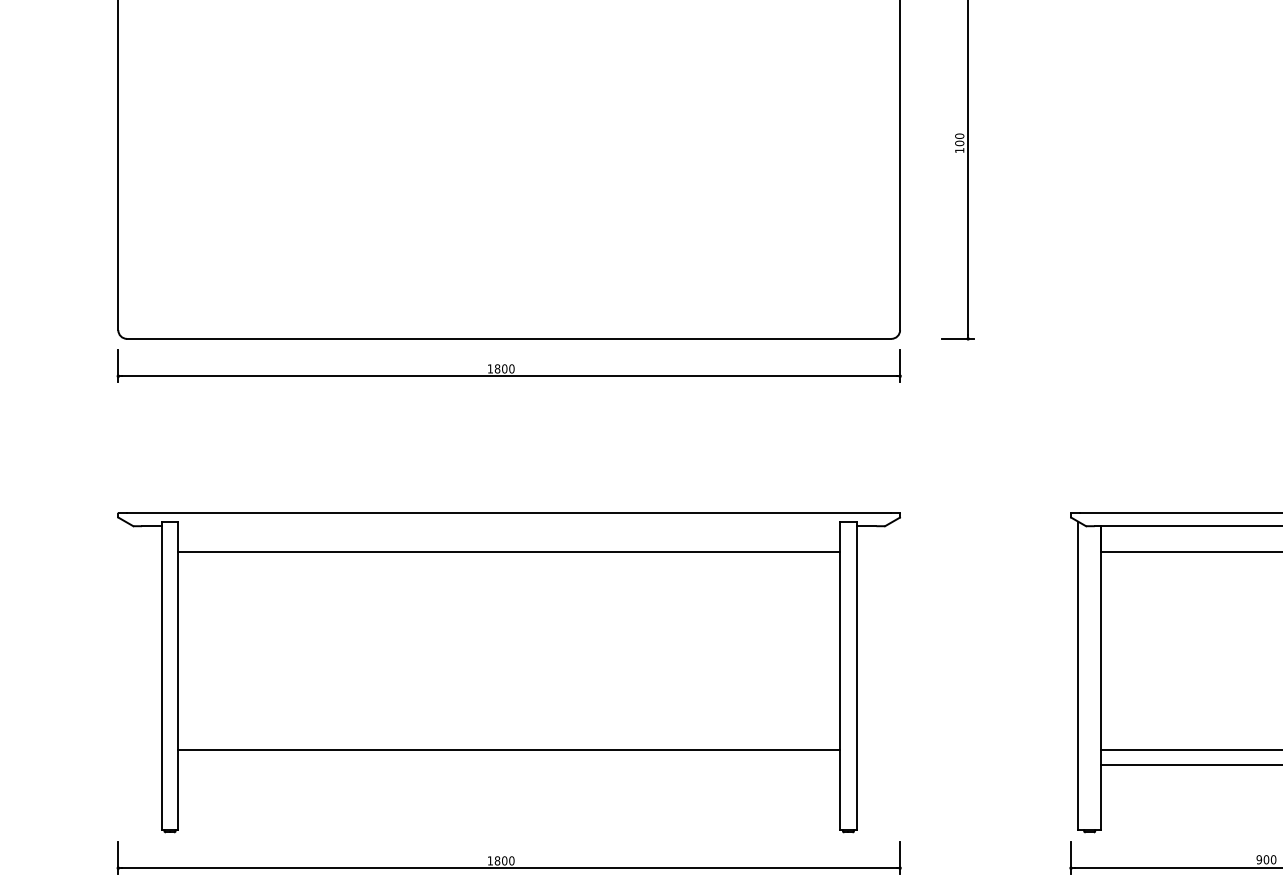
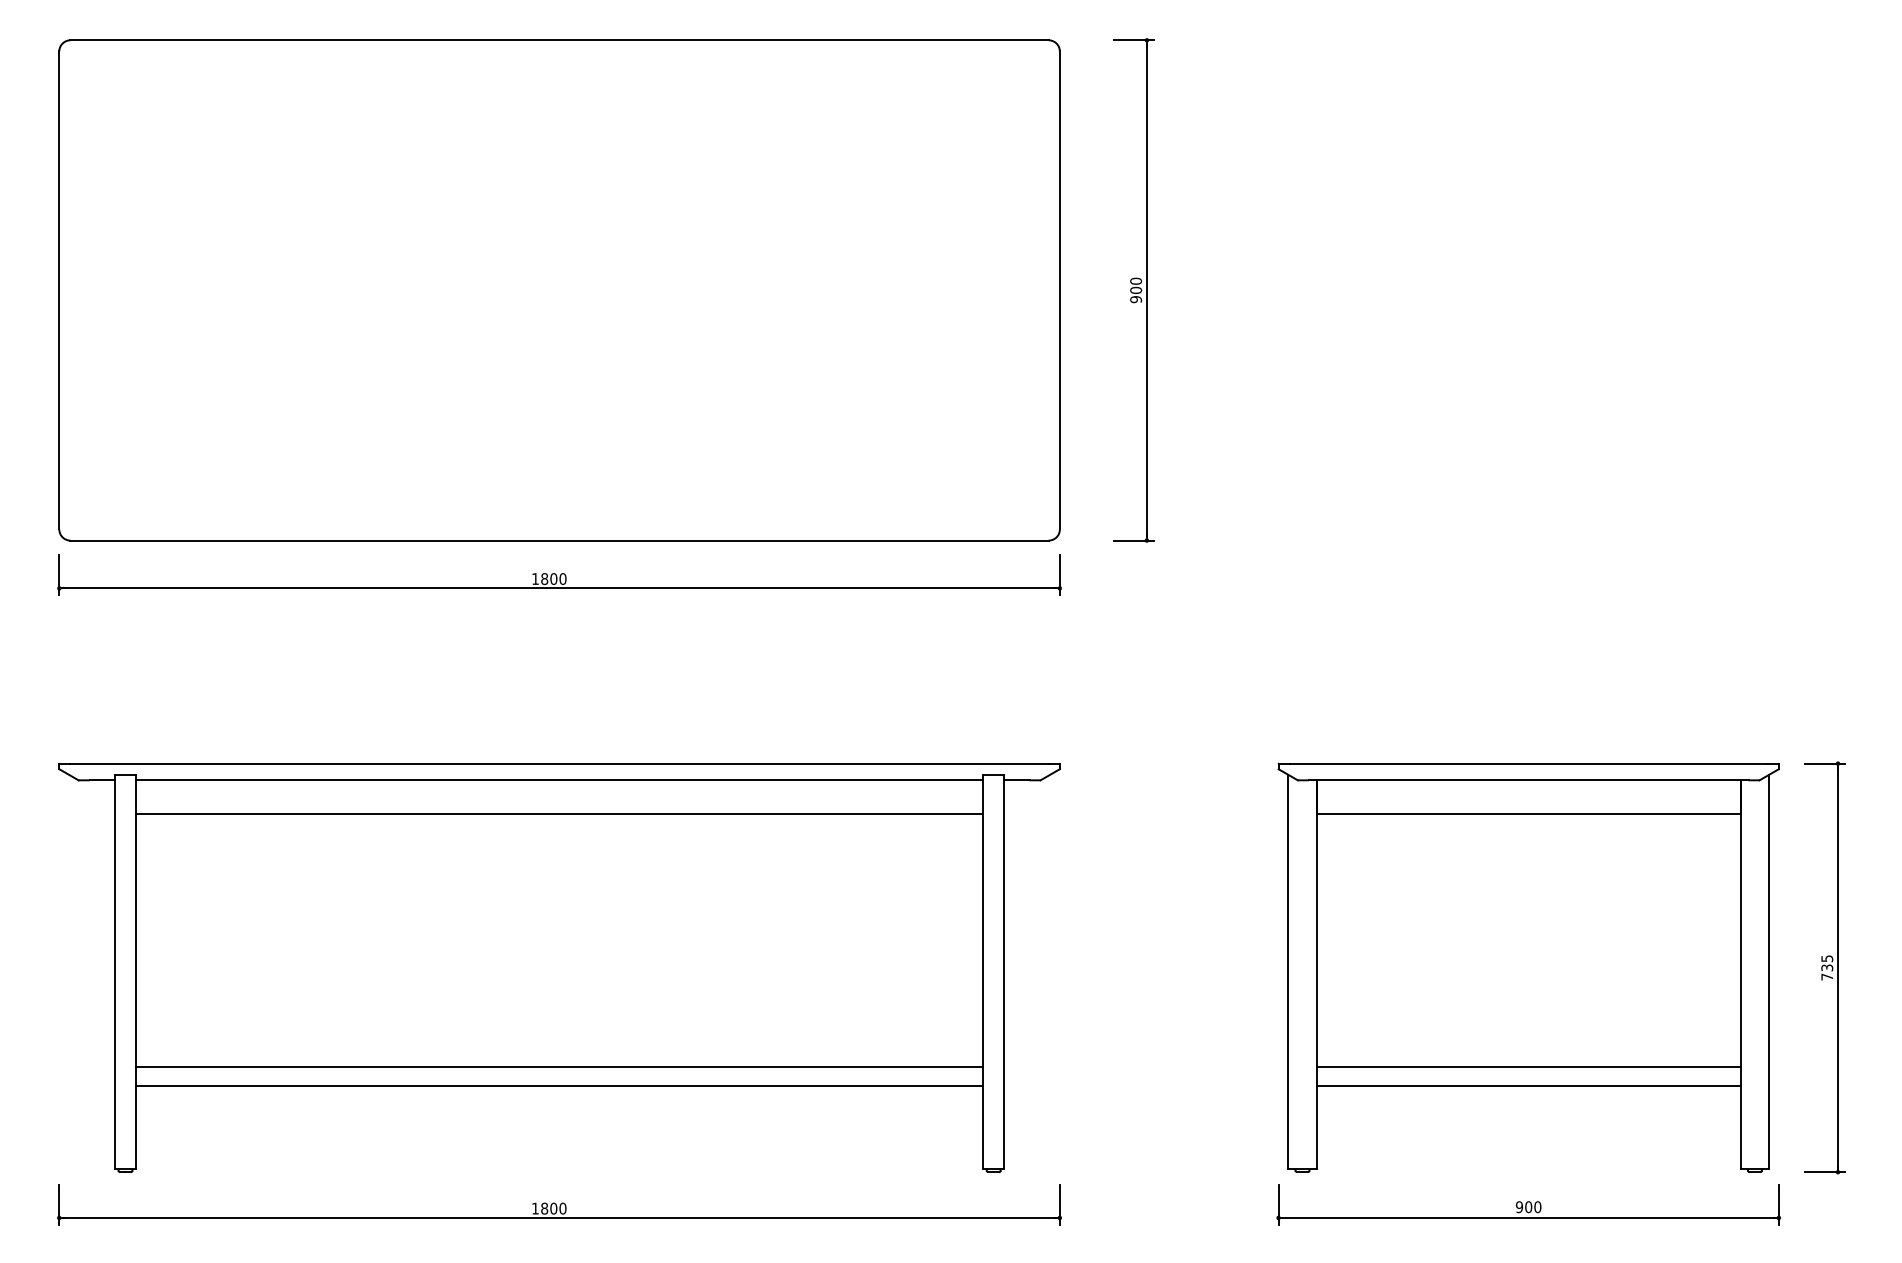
text: (960, 150) -> (1136, 299), 100 -> 900
line: (509, 526) -> (559, 780), added
line: (509, 765) -> (559, 1086), added

